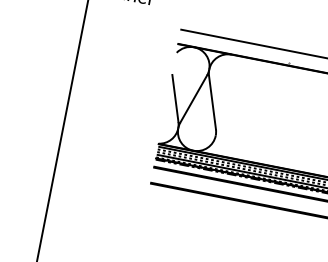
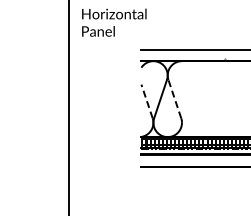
line: (175, 98) -> (147, 101), solid -> dashed
line: (212, 101) -> (174, 98), solid -> dashed

